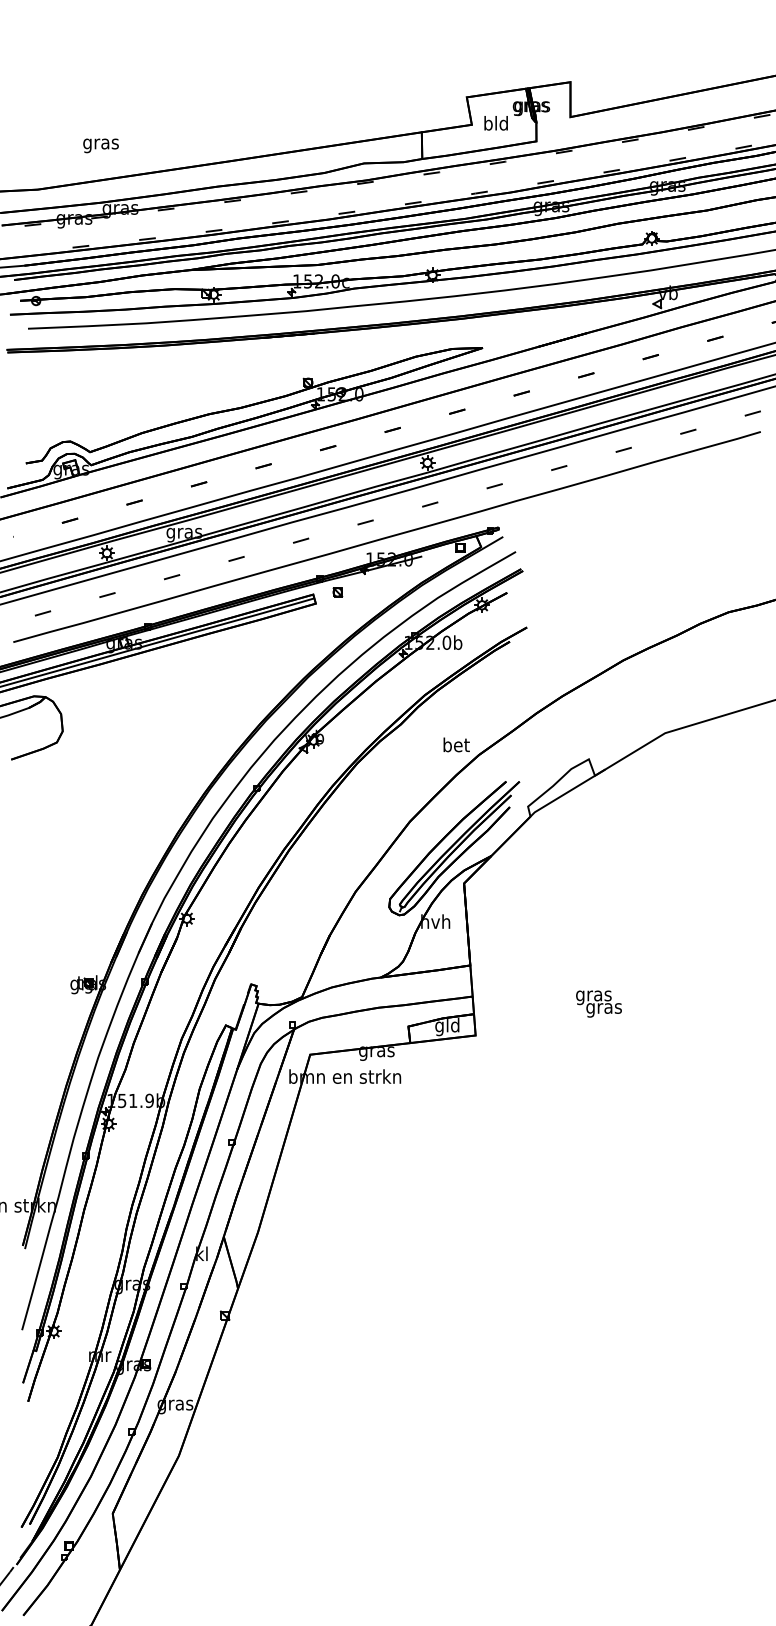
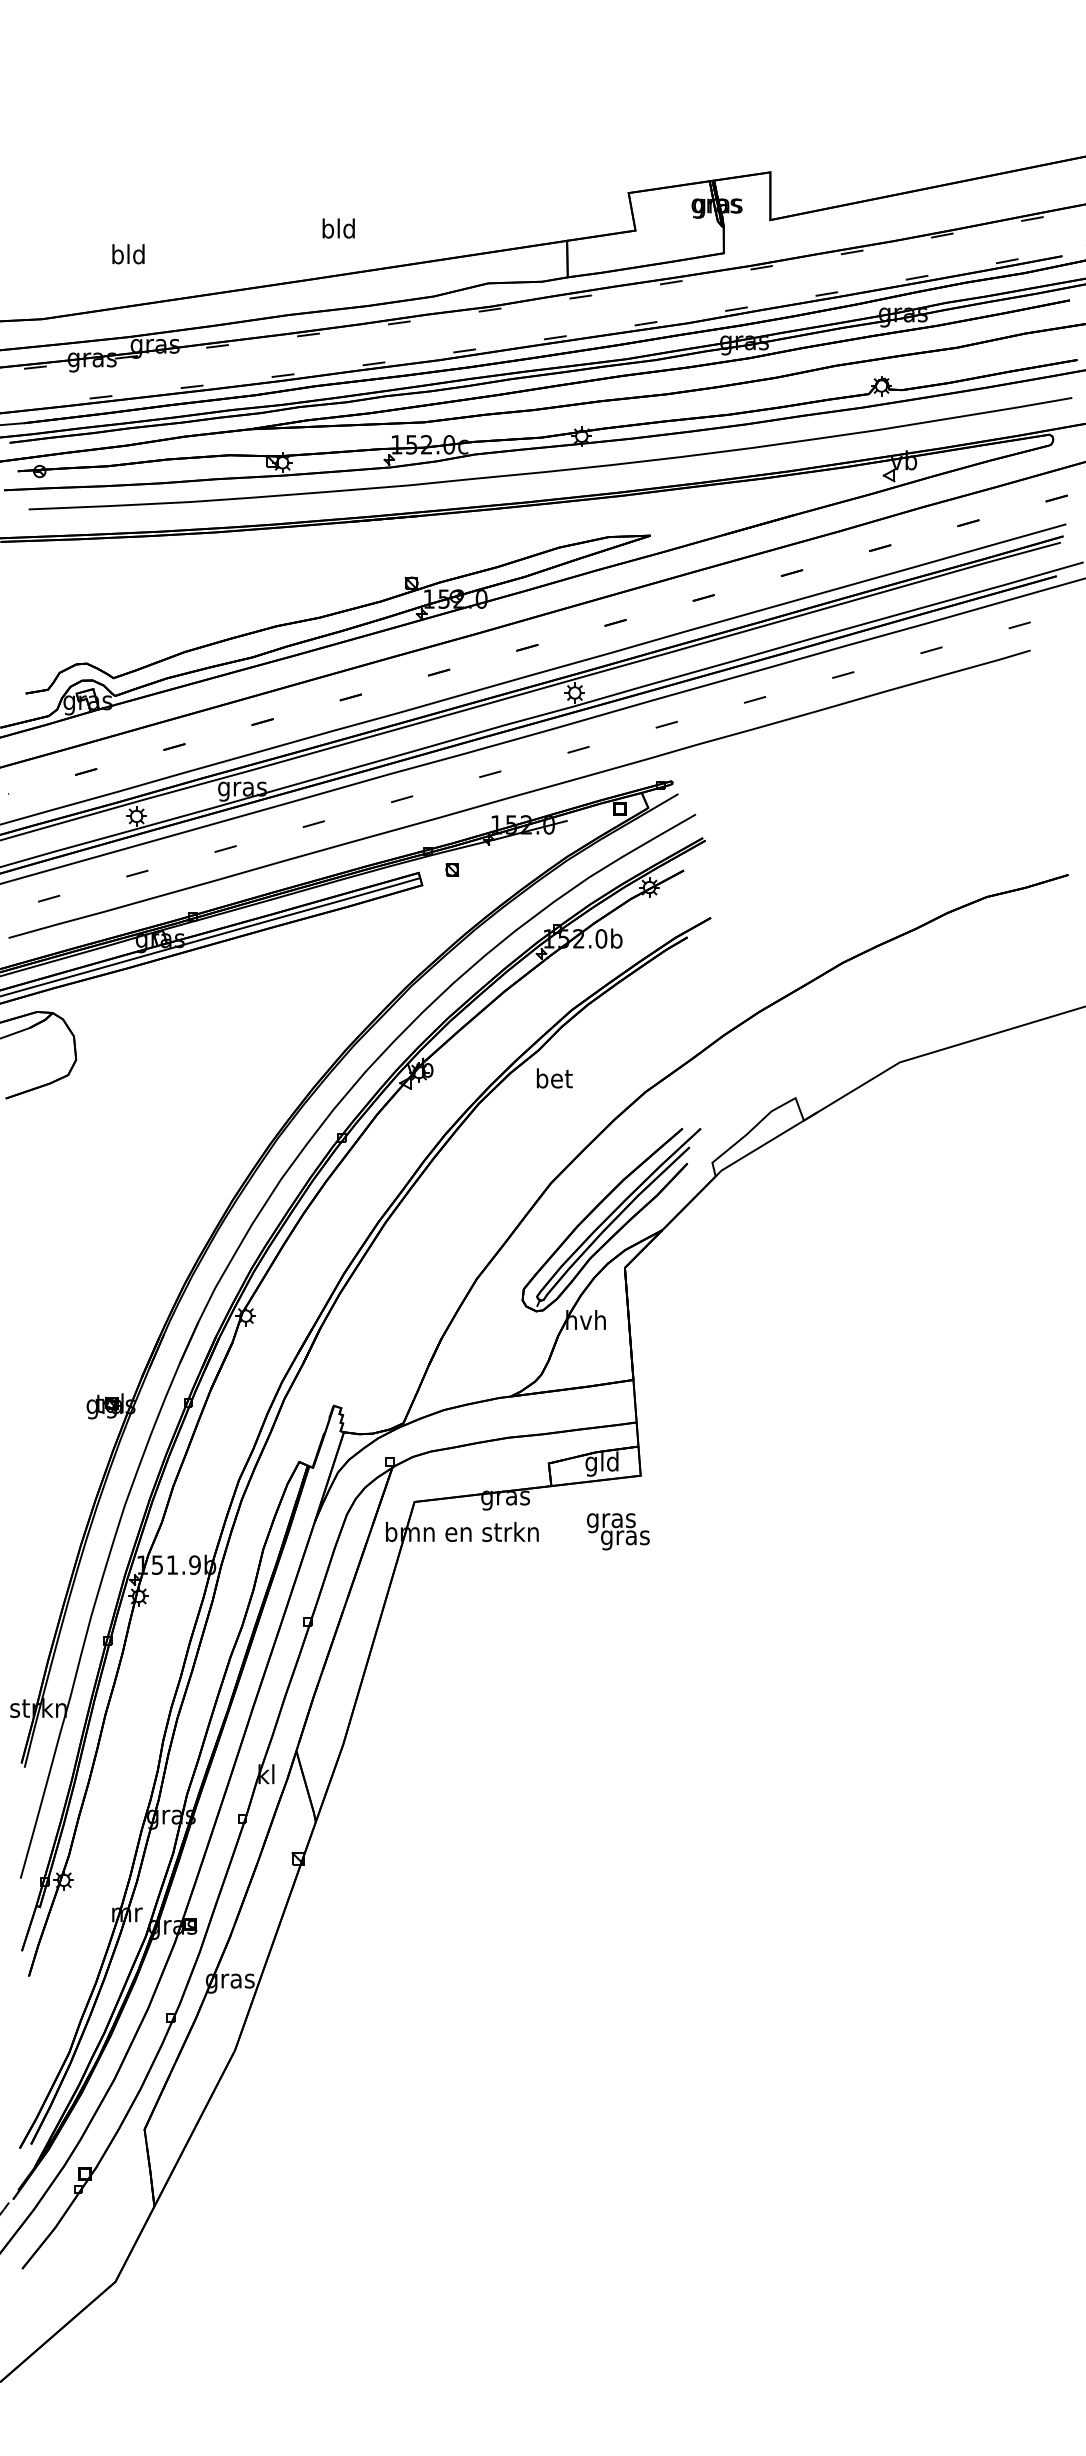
text: (495, 123) -> (338, 228), moved
text: (101, 143) -> (128, 256), gras -> bld
text: (456, 744) -> (554, 1078), moved
text: (599, 1003) -> (618, 1531), moved

